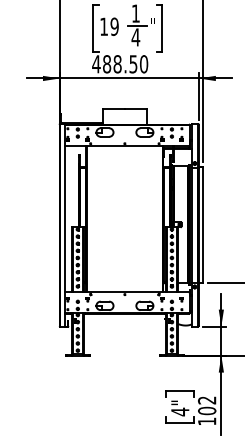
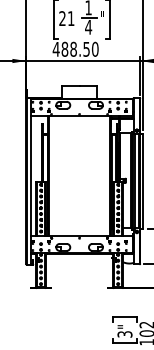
text: (109, 26) -> (66, 18), 19 -> 21
text: (180, 411) -> (125, 334), 4" -> 3"

